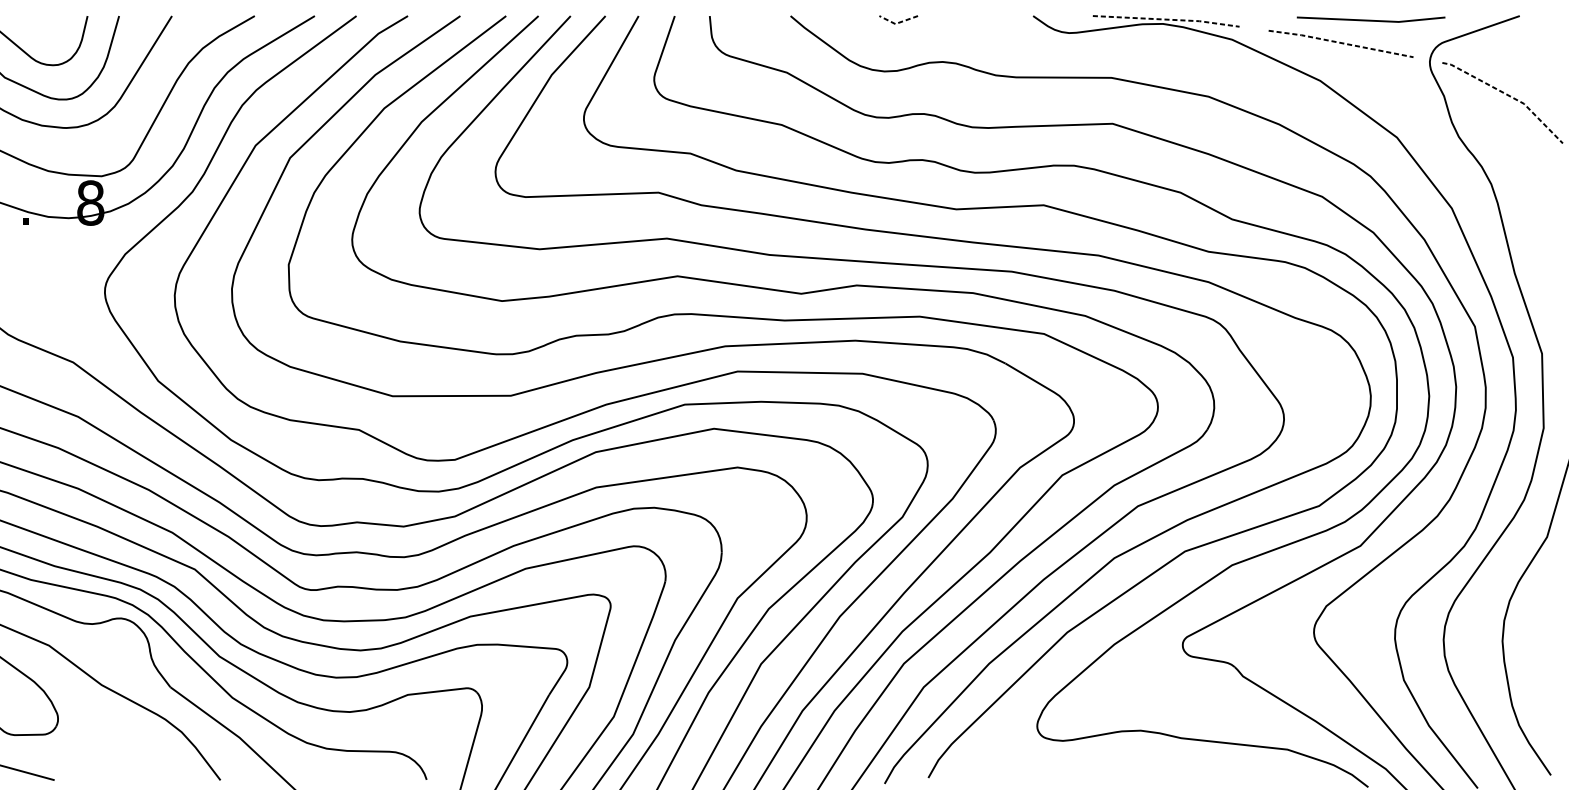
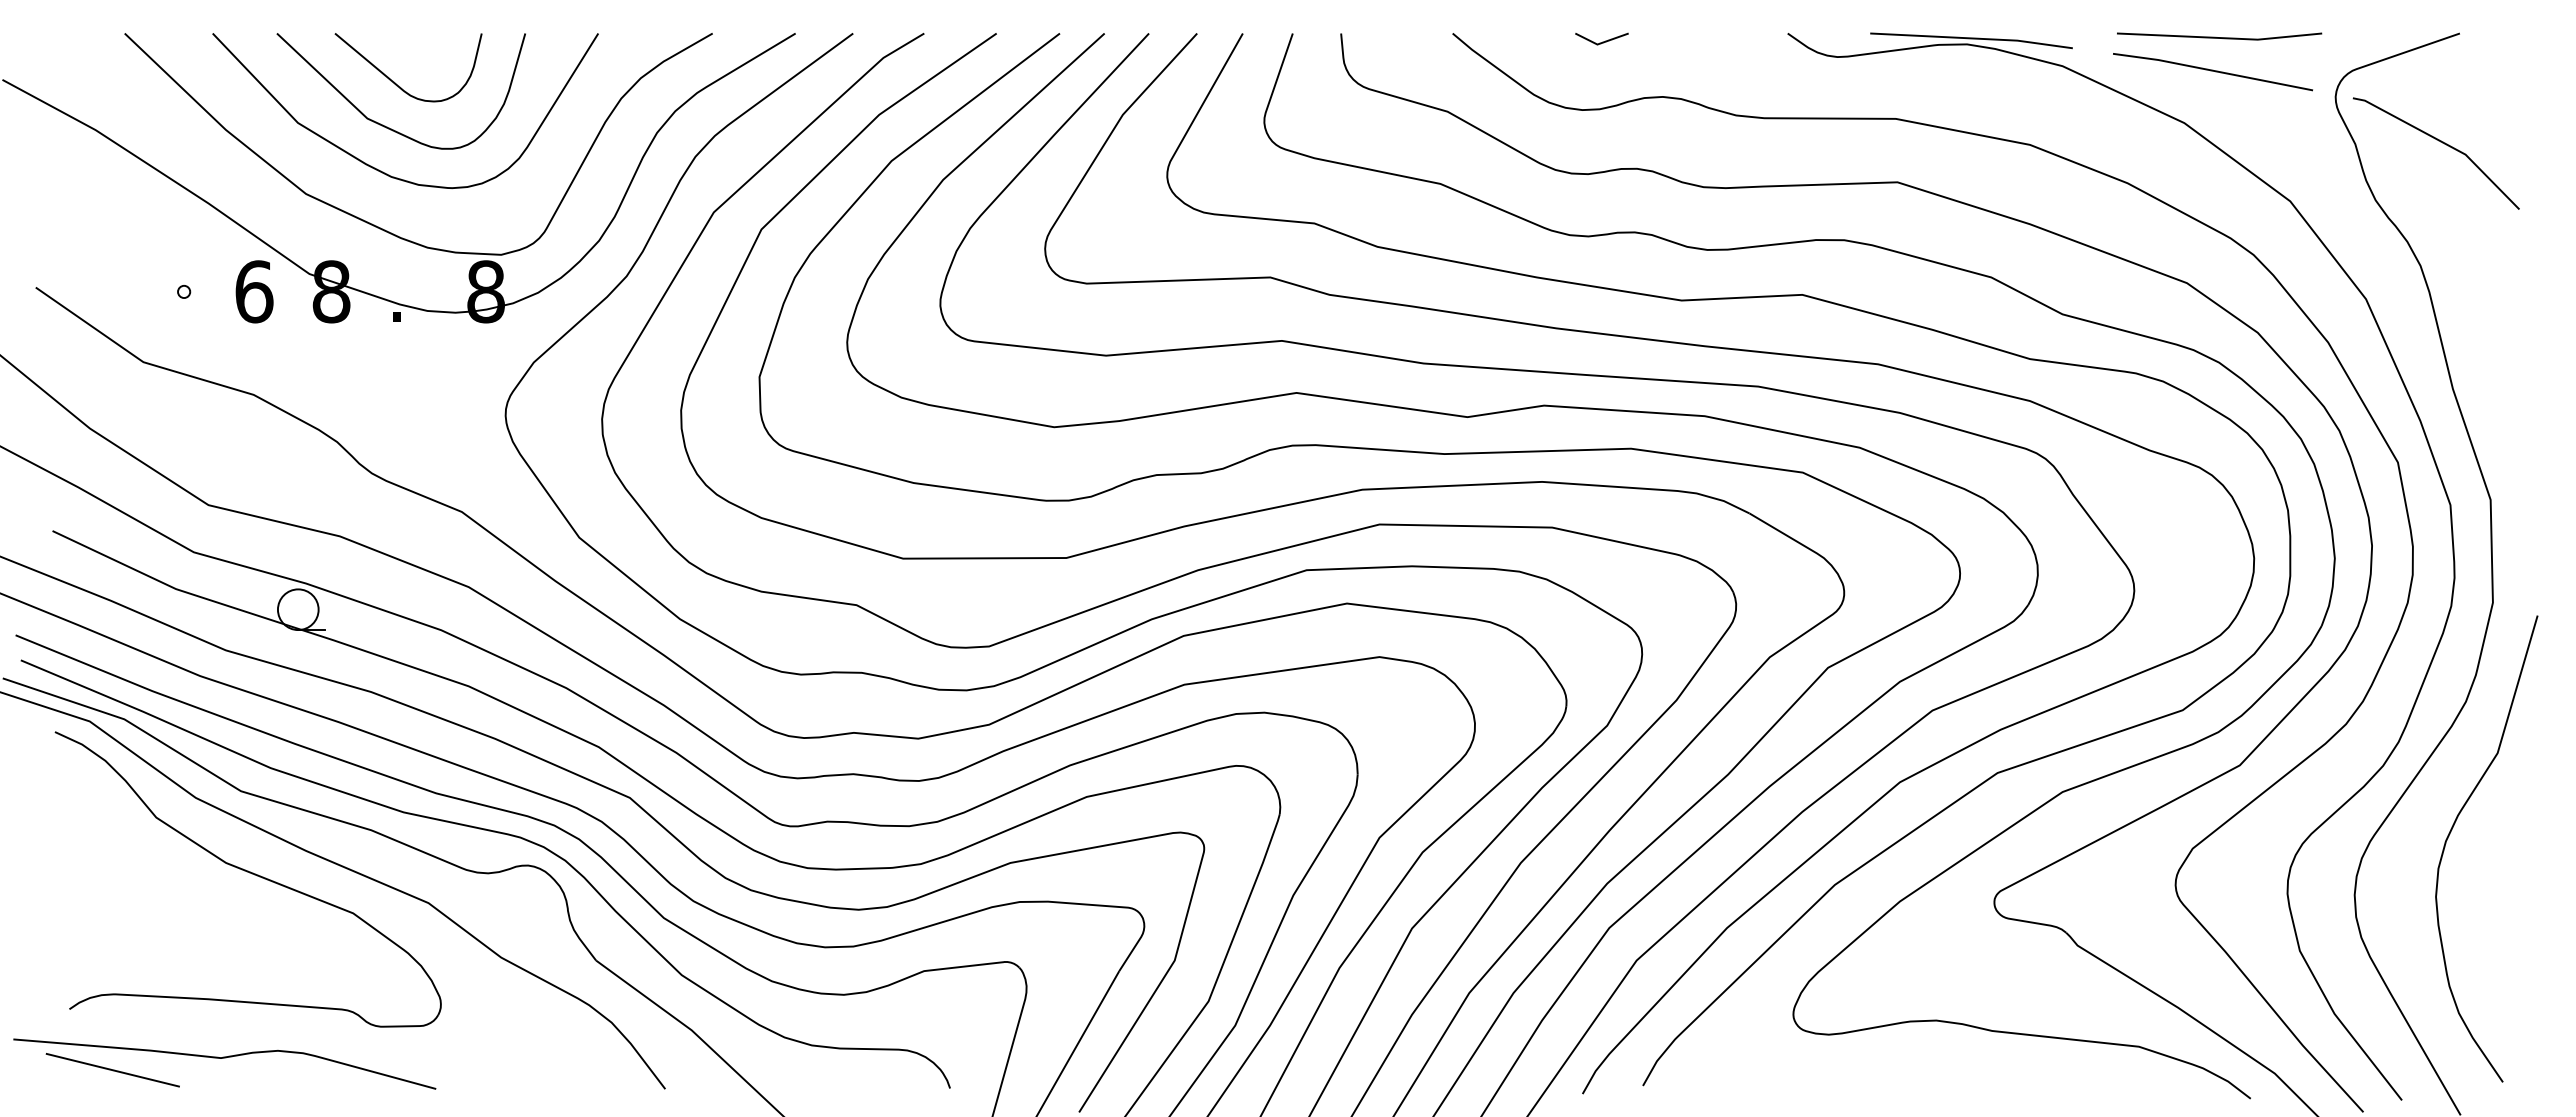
line: (1166, 19) -> (1972, 38), dashed -> solid
line: (1371, 20) -> (2219, 37), moved
line: (898, 23) -> (1601, 43), dashed -> solid
line: (1341, 42) -> (2213, 70), dashed -> solid
line: (1507, 94) -> (2443, 142), dashed -> solid

